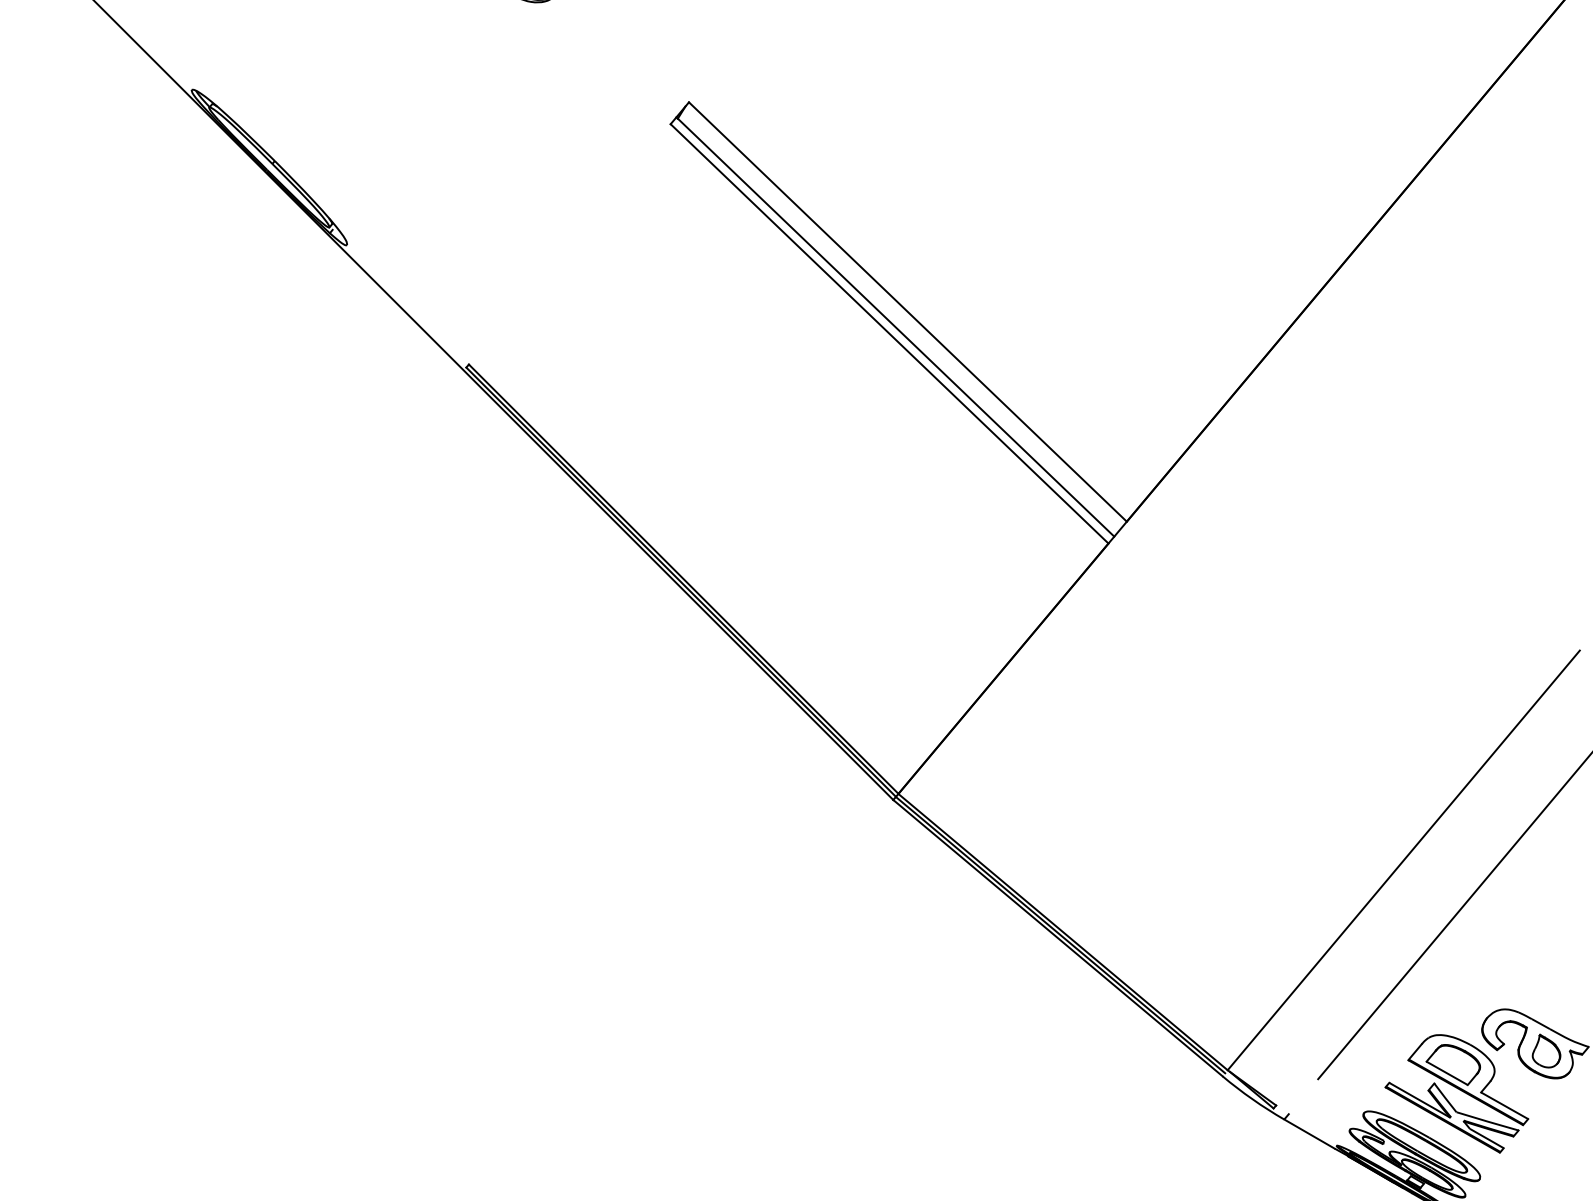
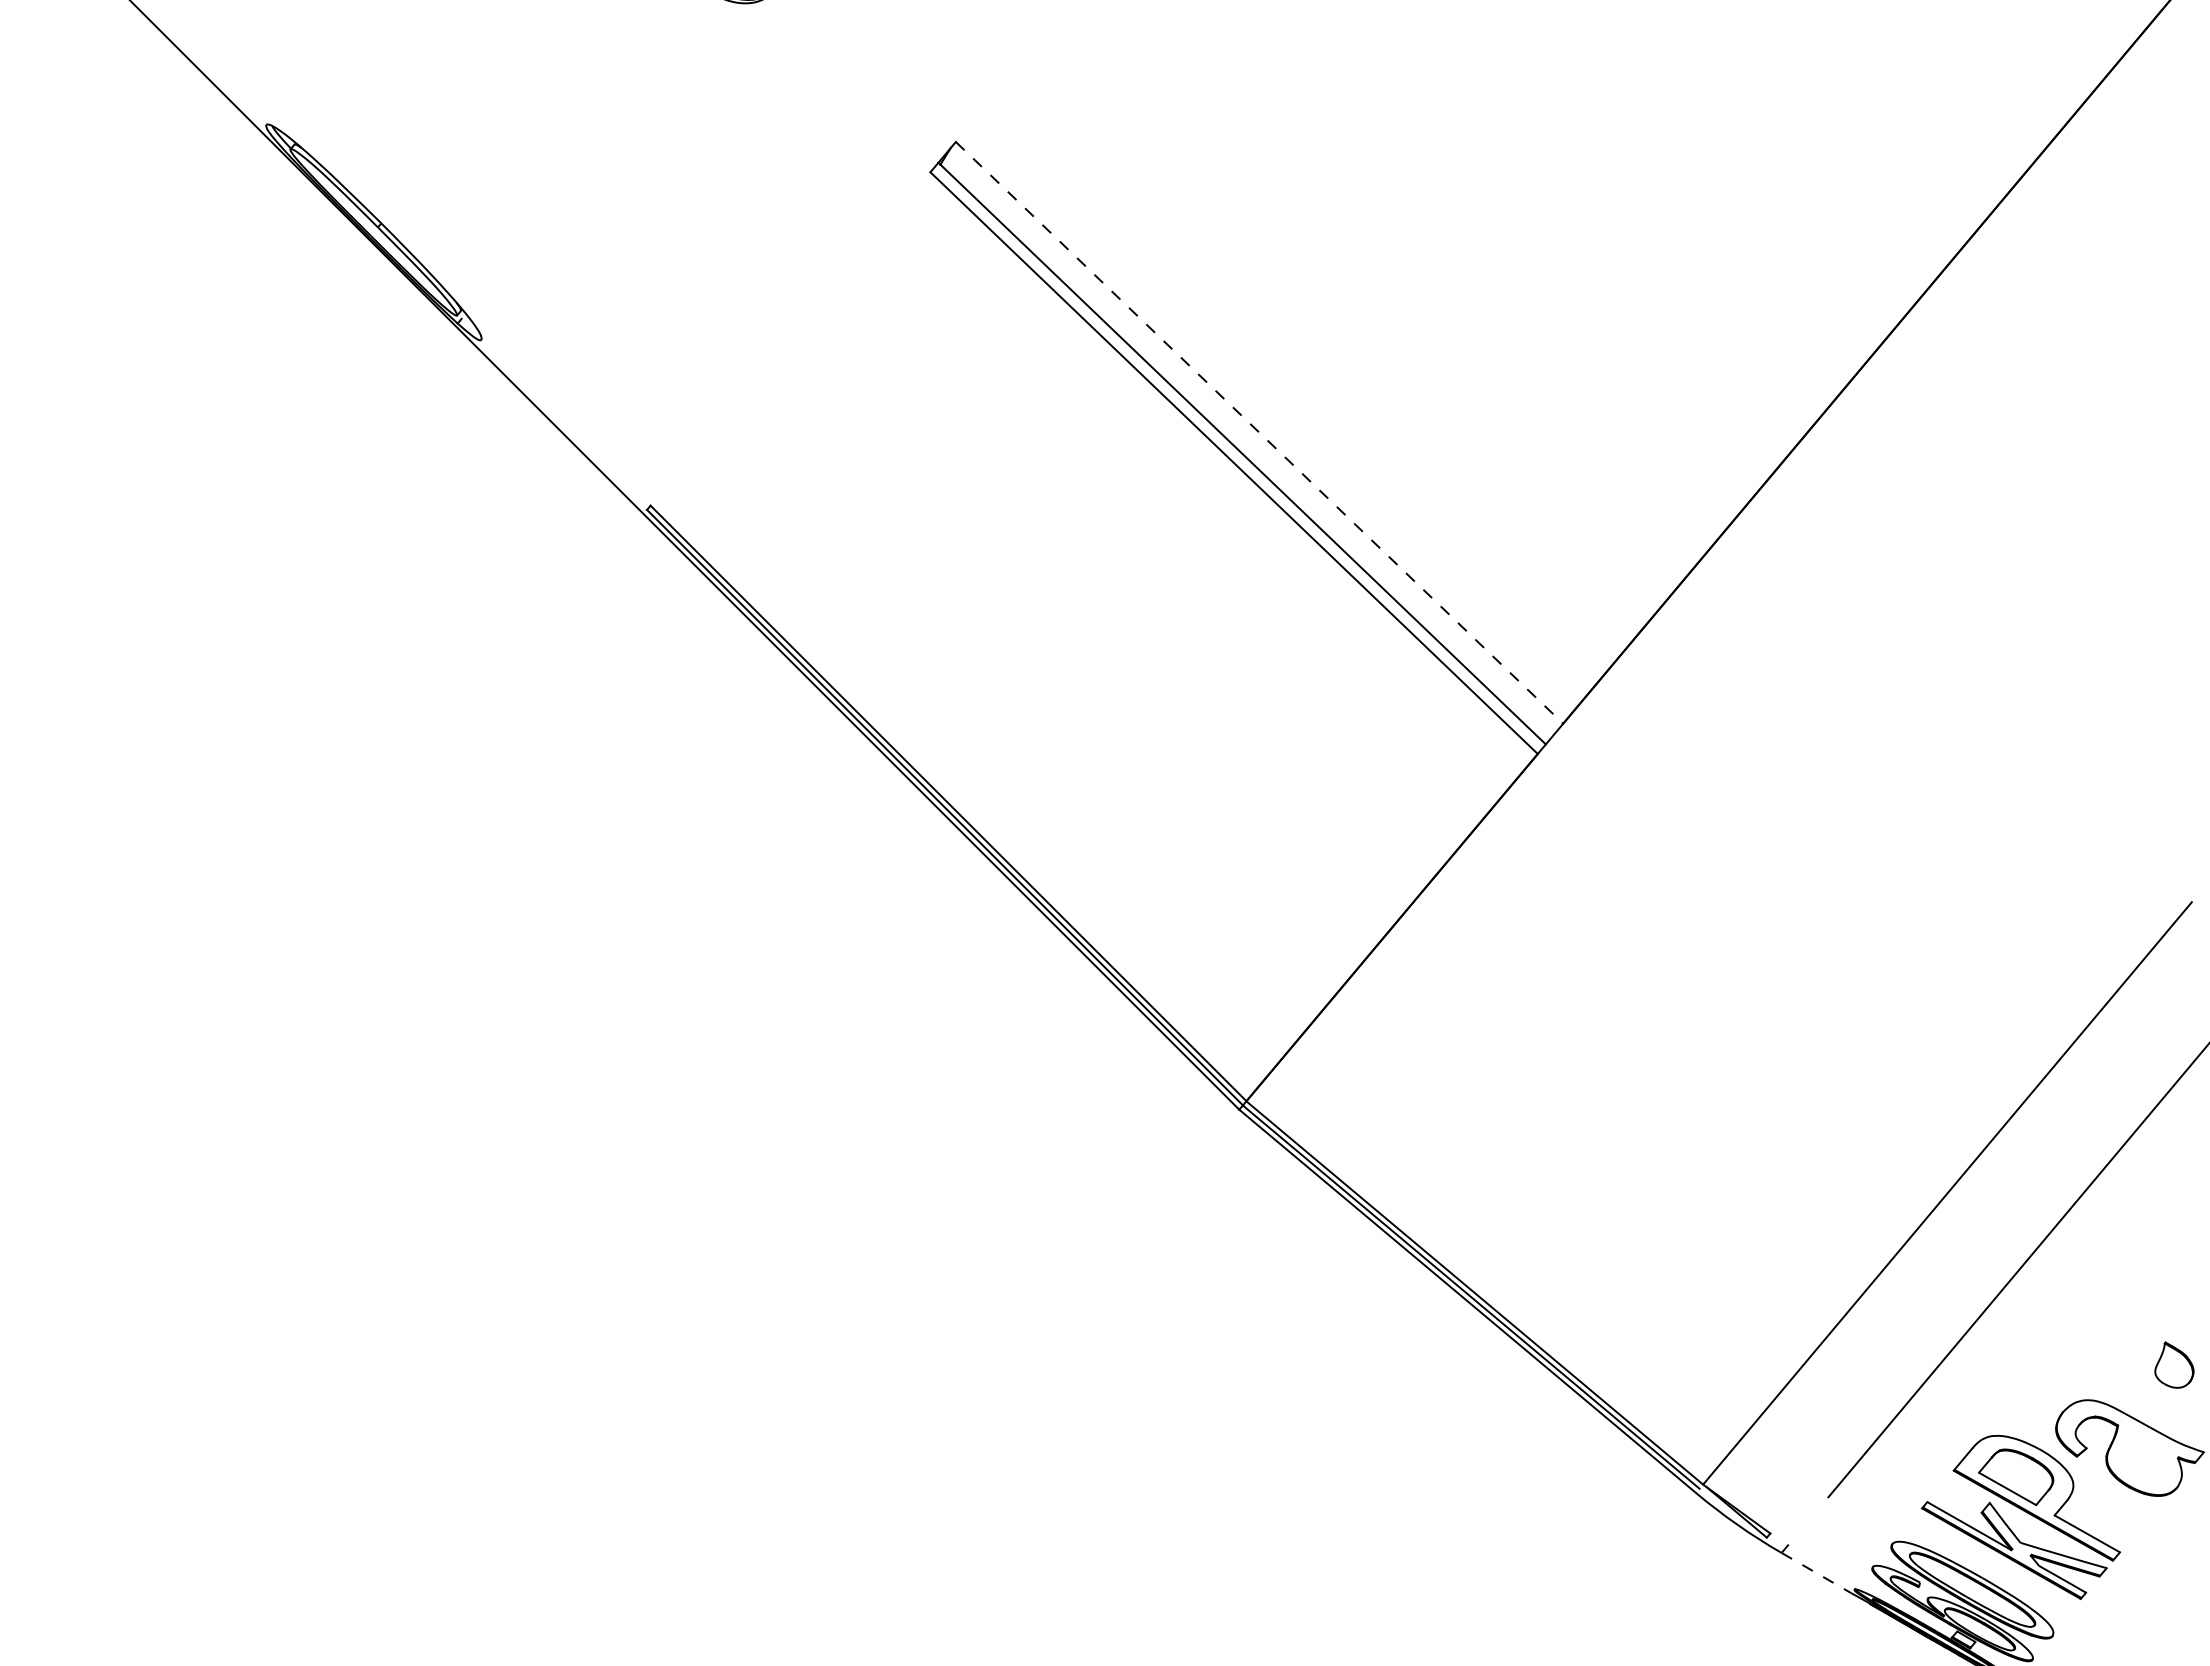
line: (907, 312) -> (1259, 433), solid -> dashed
part: (1546, 1050) -> (2174, 1364), moved
line: (1310, 1134) -> (1817, 1573), solid -> dashed

